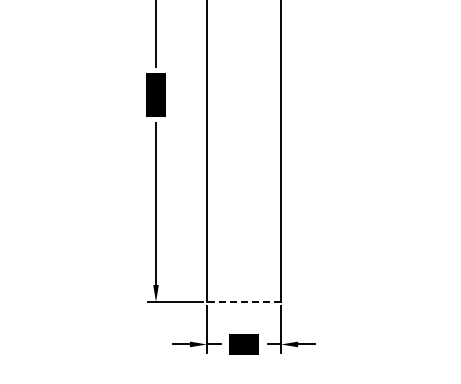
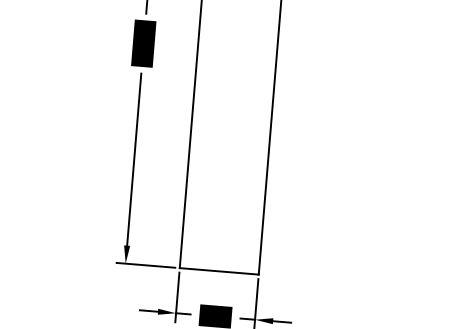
line: (243, 302) -> (218, 271), dashed -> solid

